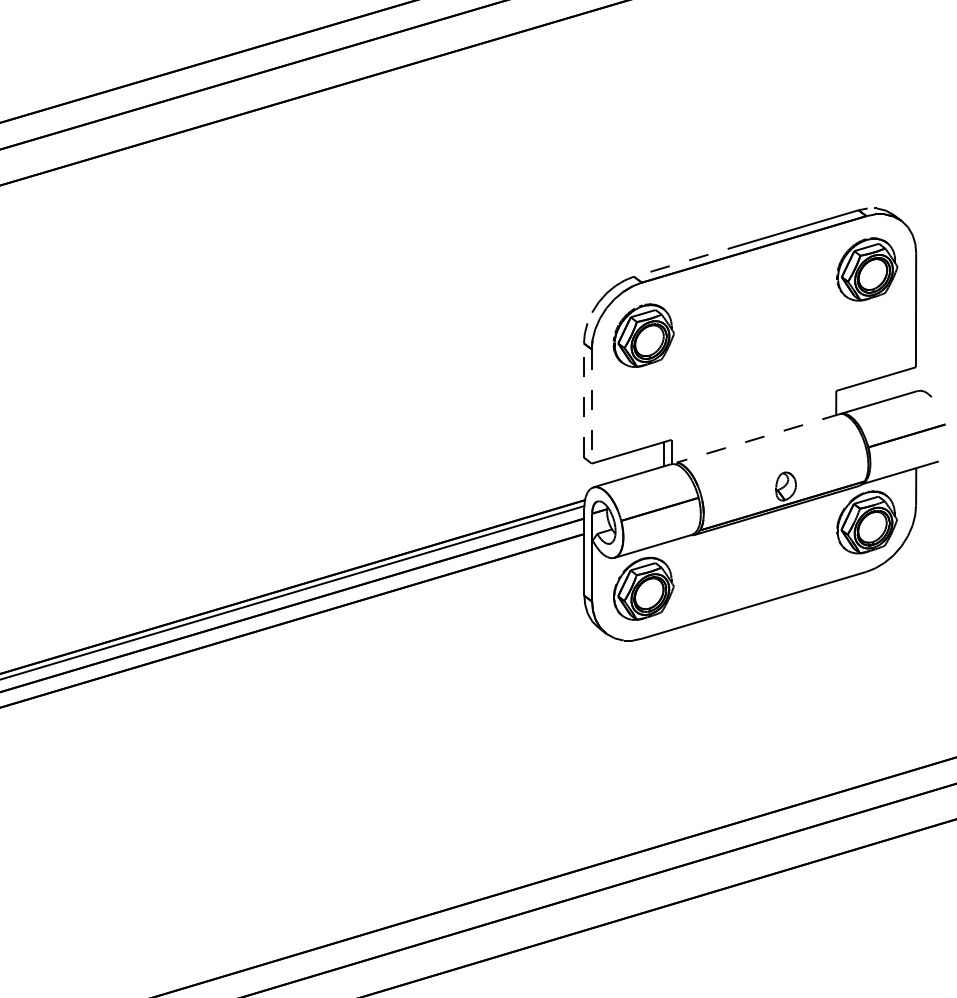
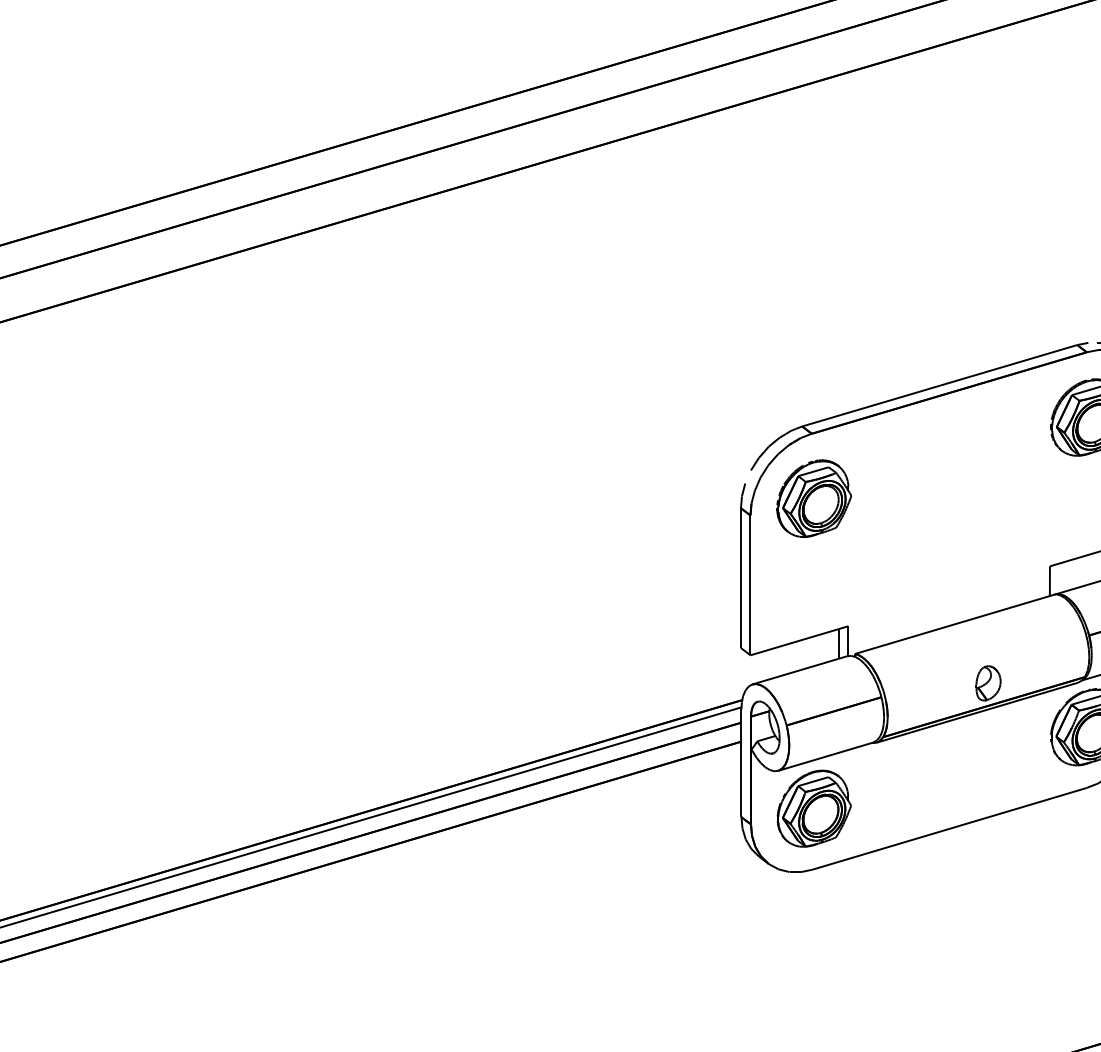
line: (690, 260) -> (871, 406), dashed -> solid
line: (583, 400) -> (740, 578), dashed -> solid
line: (591, 406) -> (750, 585), dashed -> solid
line: (759, 438) -> (955, 624), dashed -> solid

